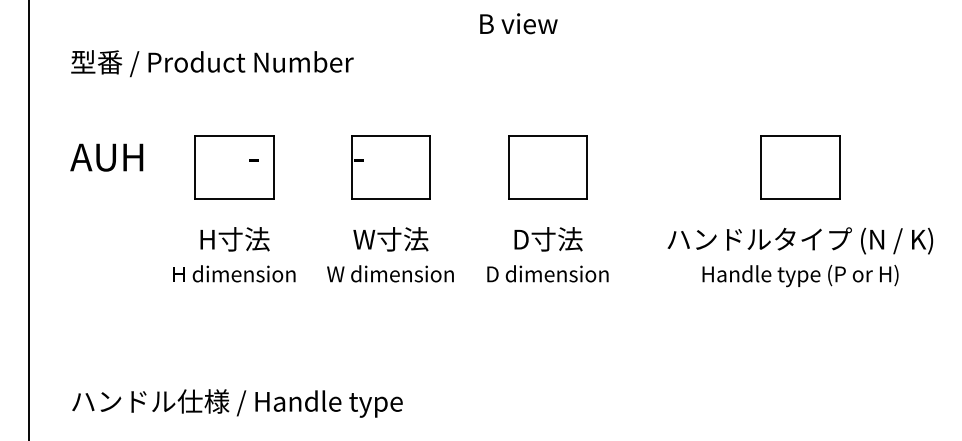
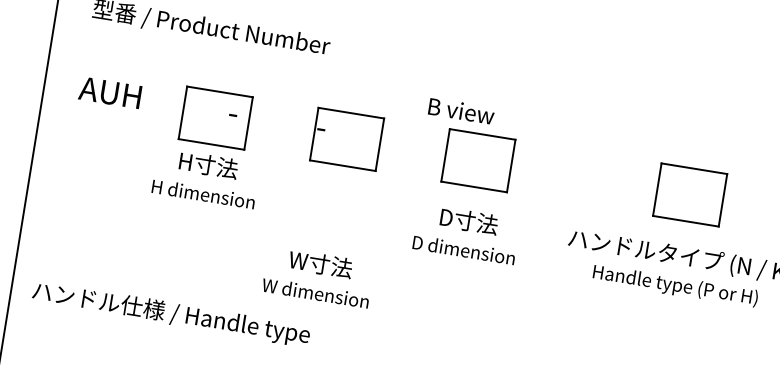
text: (518, 23) -> (461, 110), moved
text: (234, 254) -> (206, 177), moved
text: (390, 254) -> (318, 276), moved
text: (237, 403) -> (171, 314), moved

